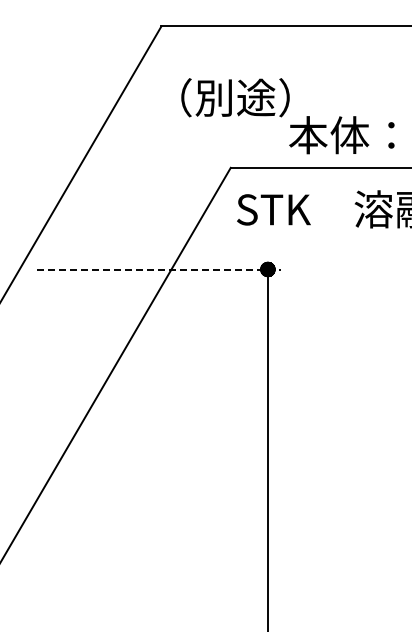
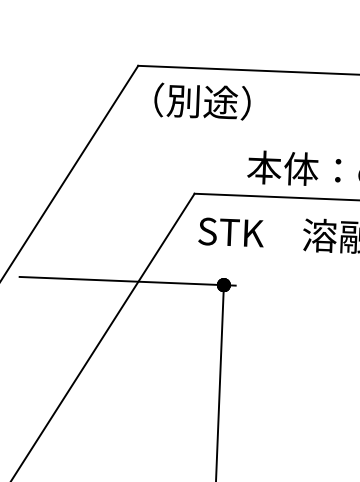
text: (235, 97) -> (202, 101), moved
line: (159, 269) -> (127, 281), dashed -> solid

